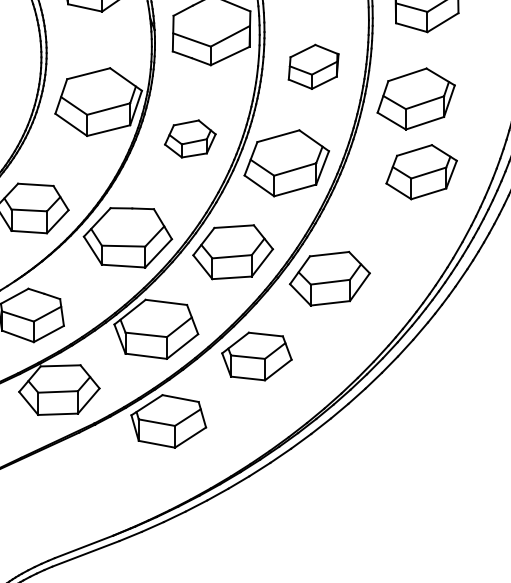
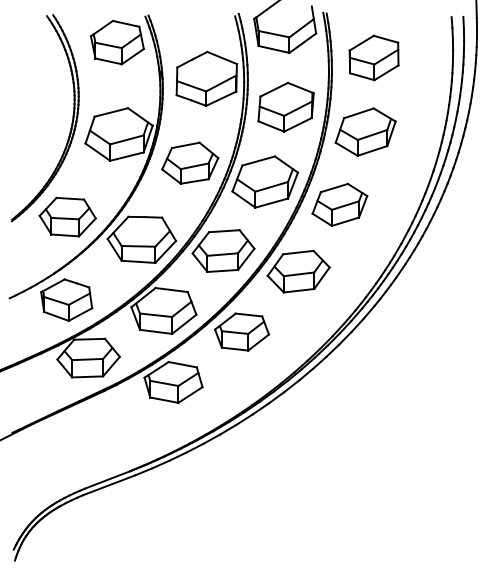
part: (312, 66) -> (285, 106), size x1.43
part: (190, 138) -> (190, 162), size x1.43
part: (421, 171) -> (339, 204), moved

